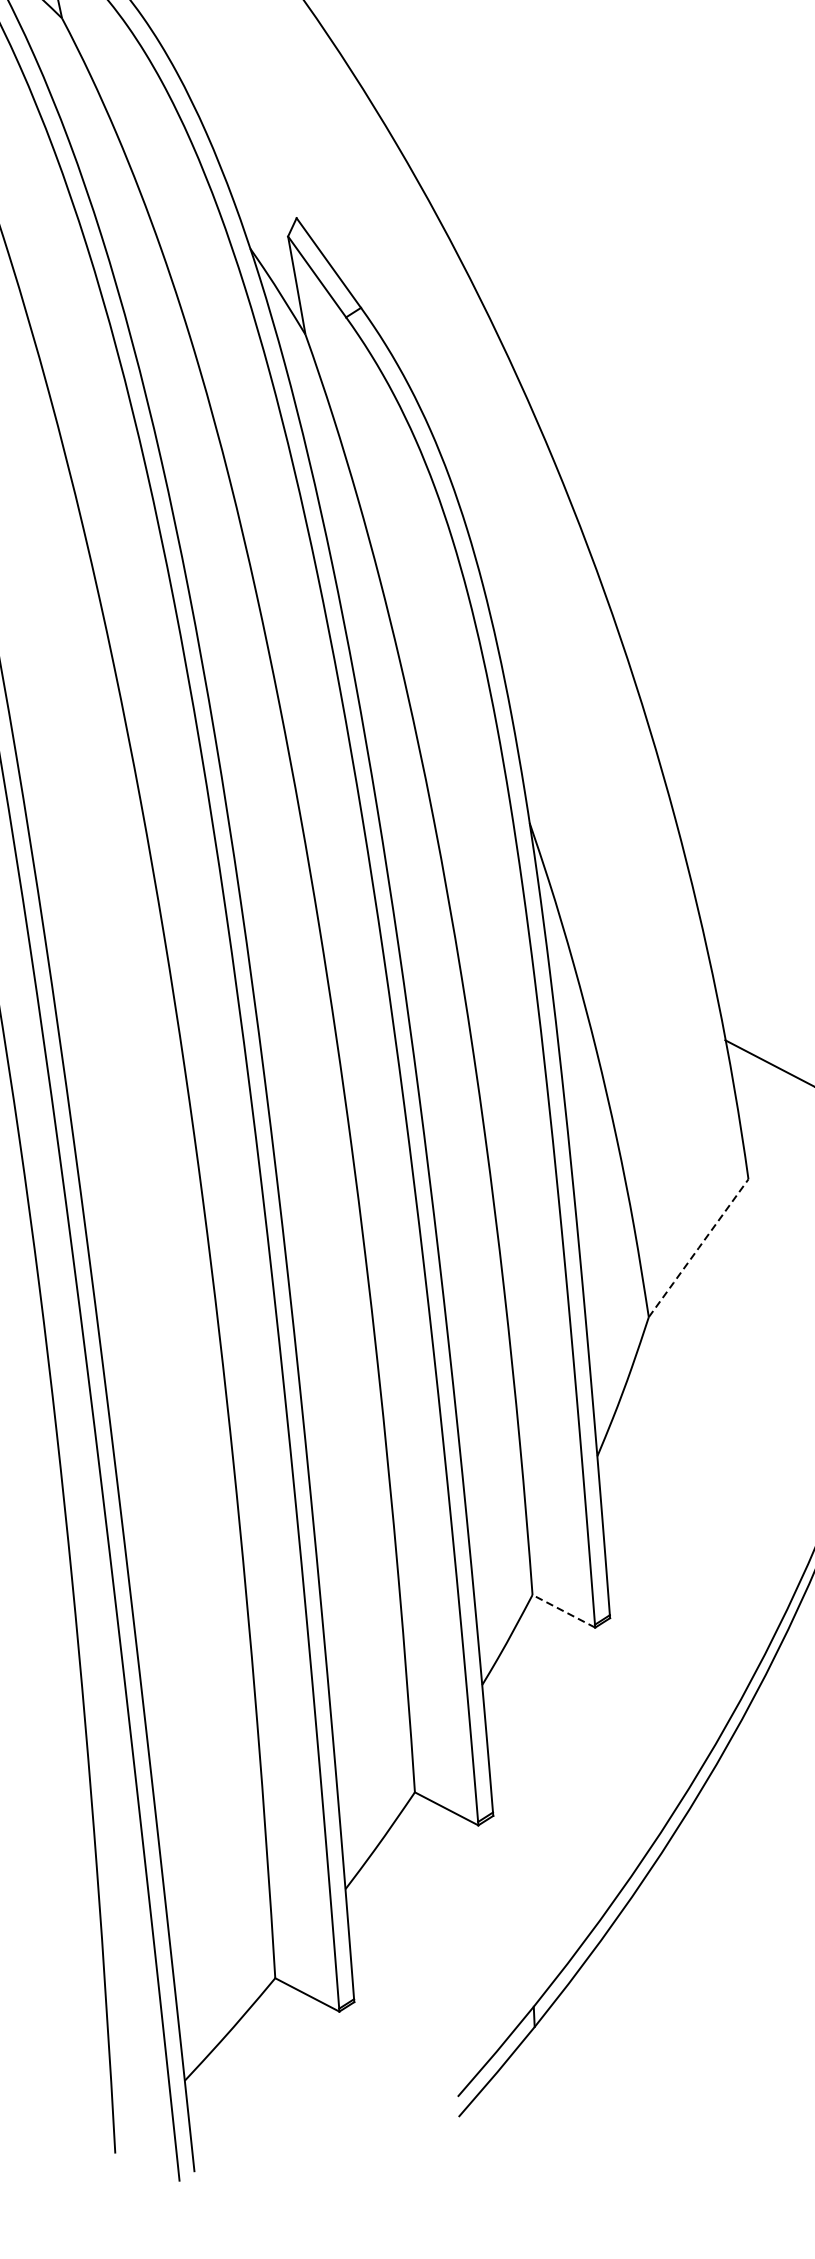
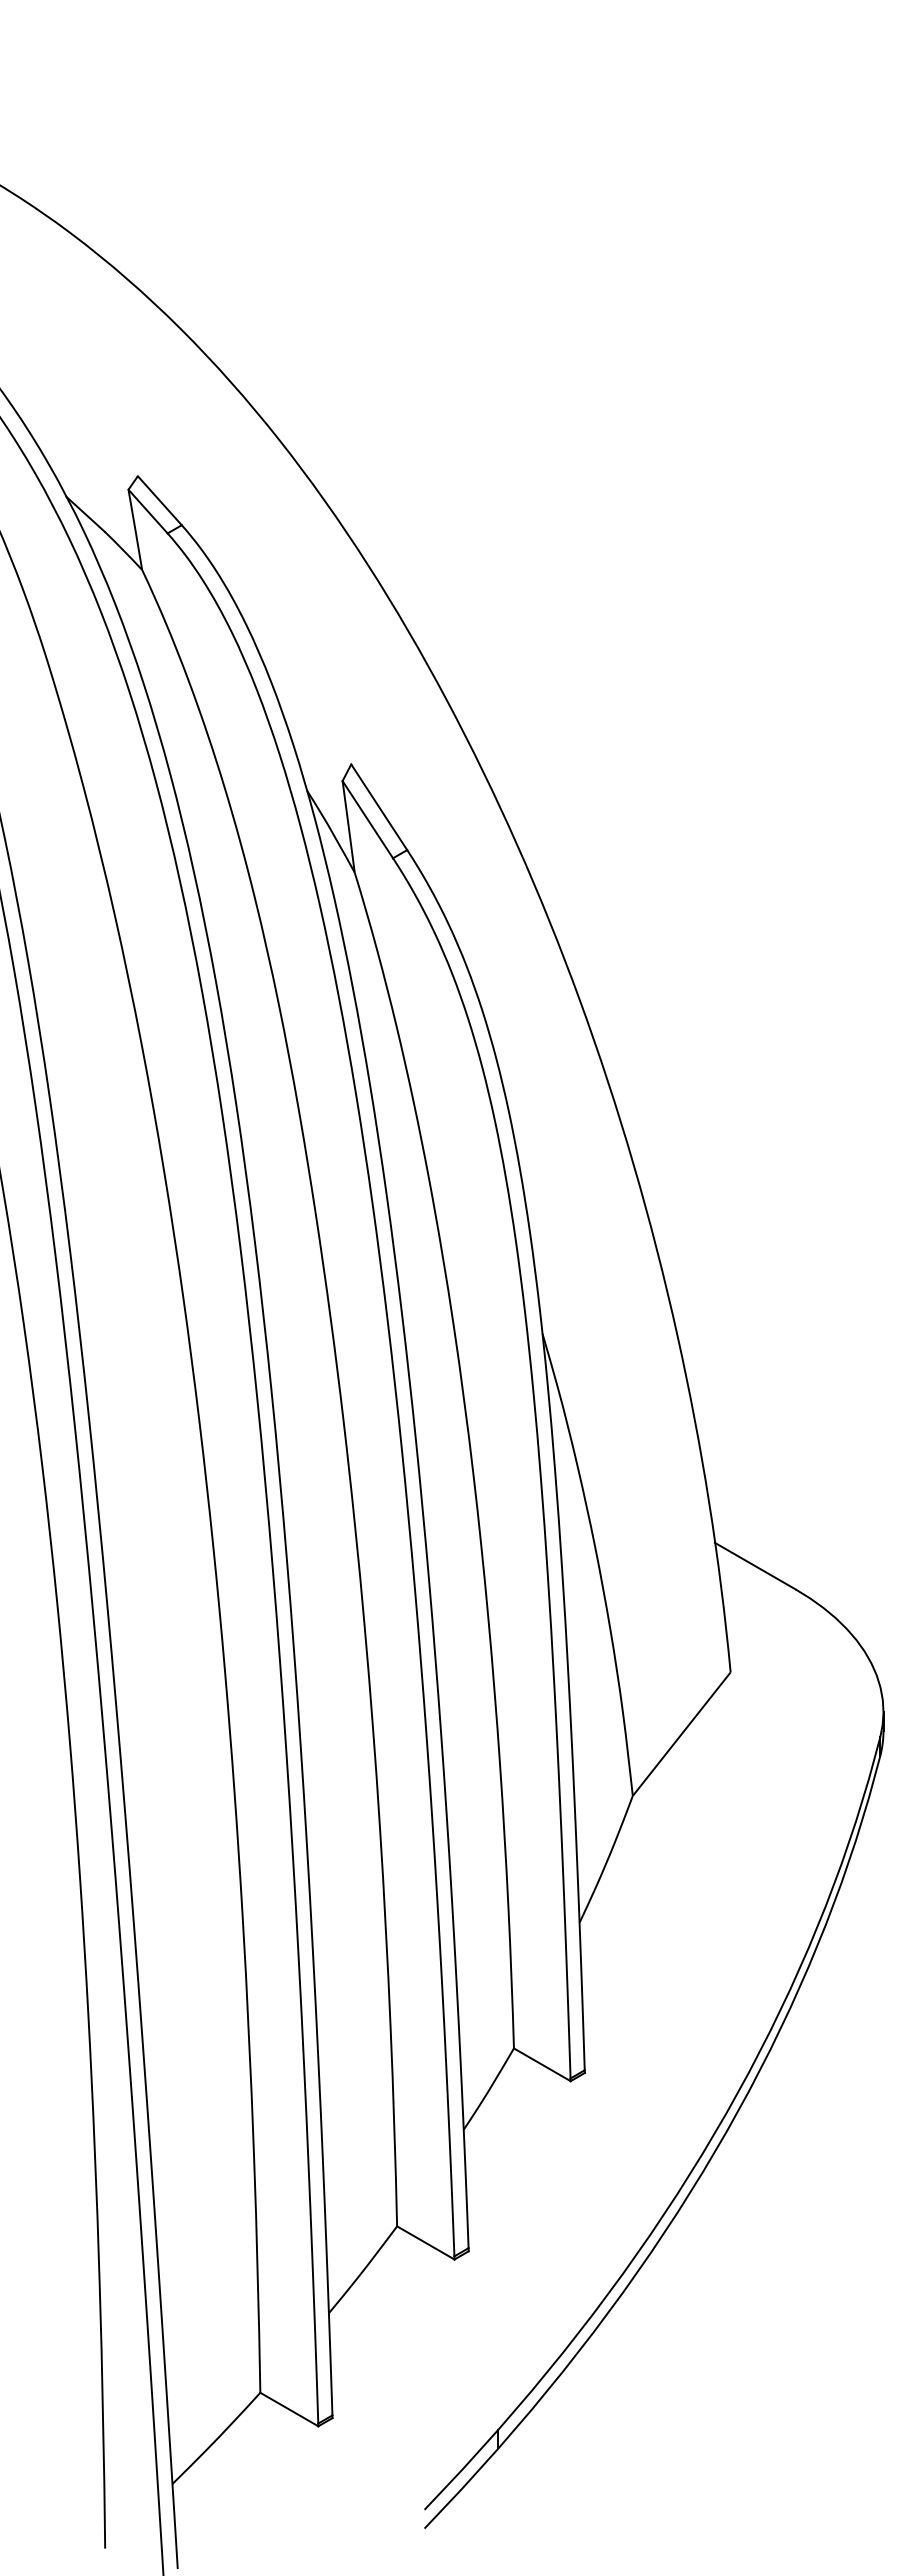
line: (698, 1248) -> (681, 1734), dashed -> solid
line: (564, 1610) -> (542, 2064), dashed -> solid

